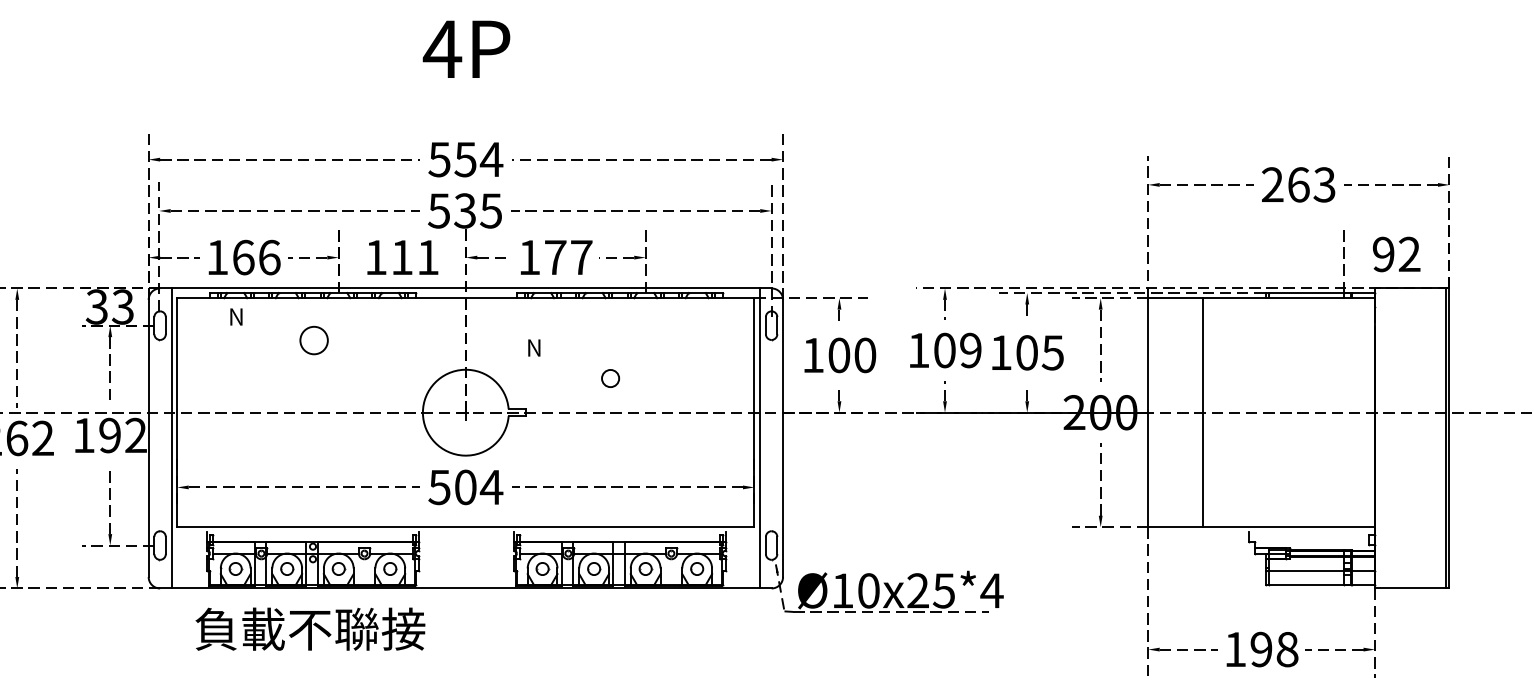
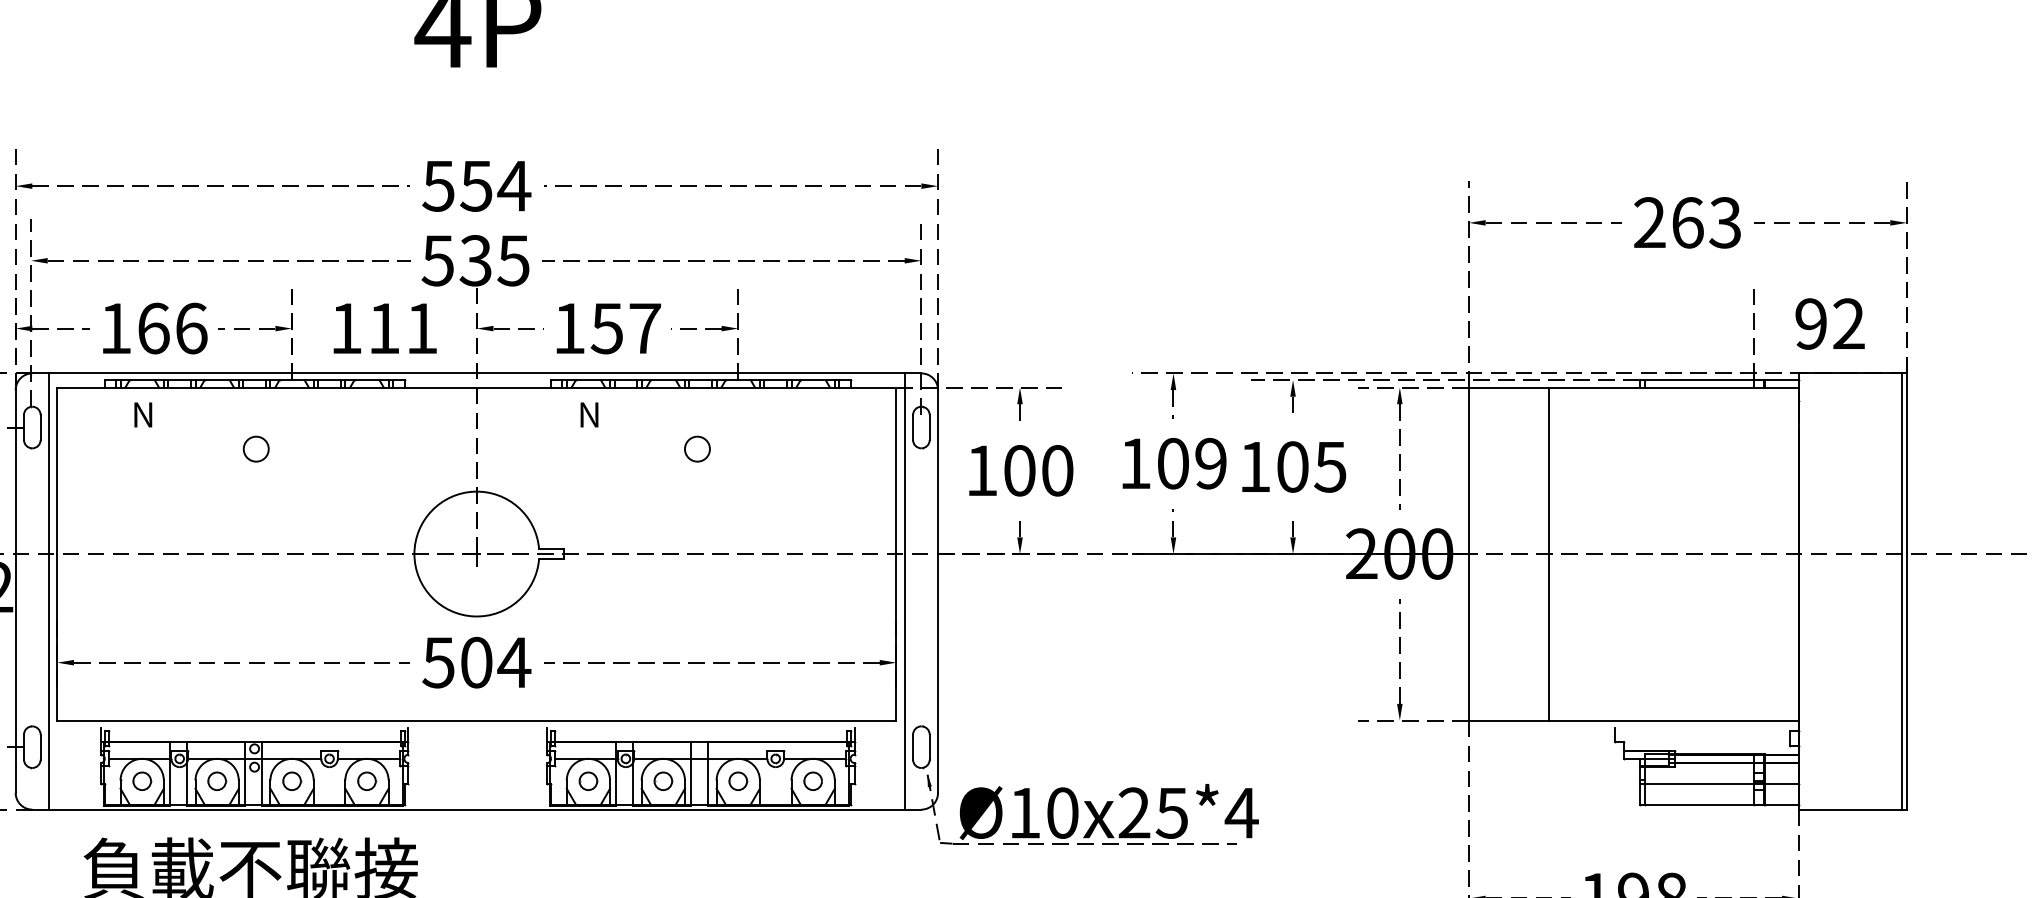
text: (555, 257) -> (607, 328), 177 -> 157
circle: (313, 340) -> (255, 449), size x0.62
text: (534, 347) -> (589, 414), moved
circle: (610, 378) -> (697, 449), moved

